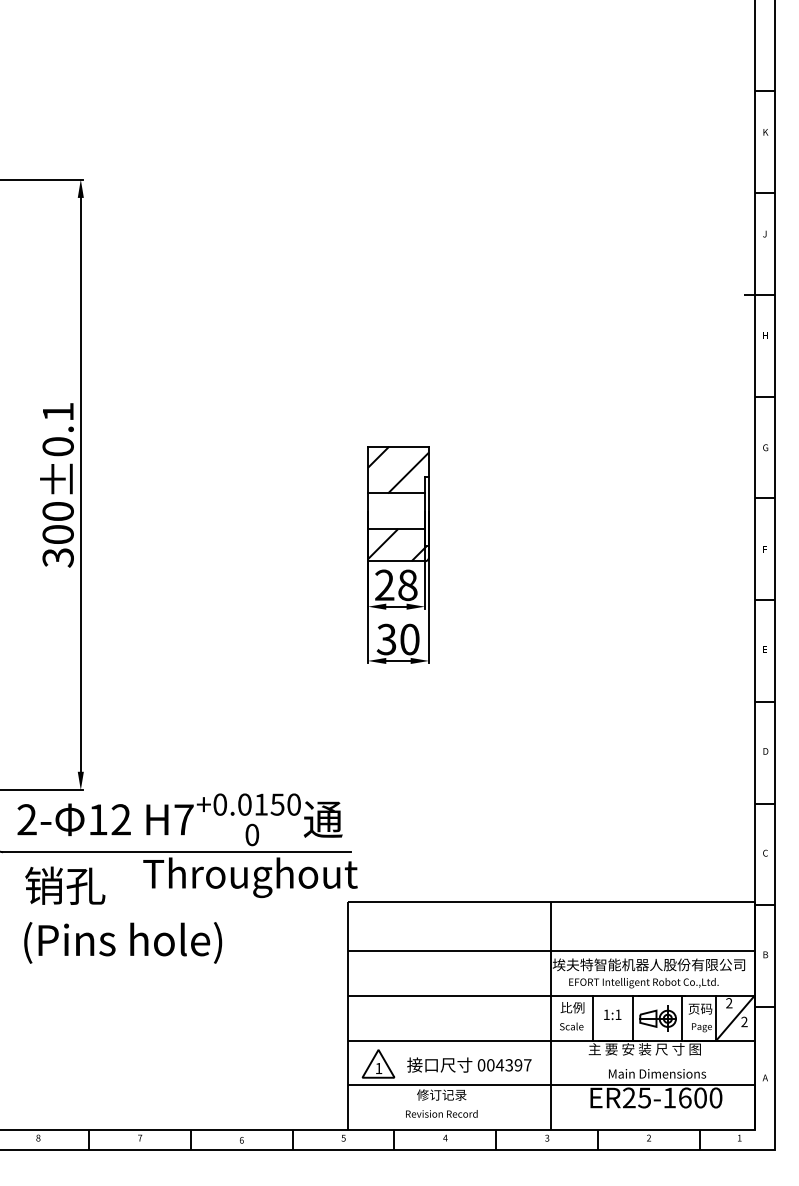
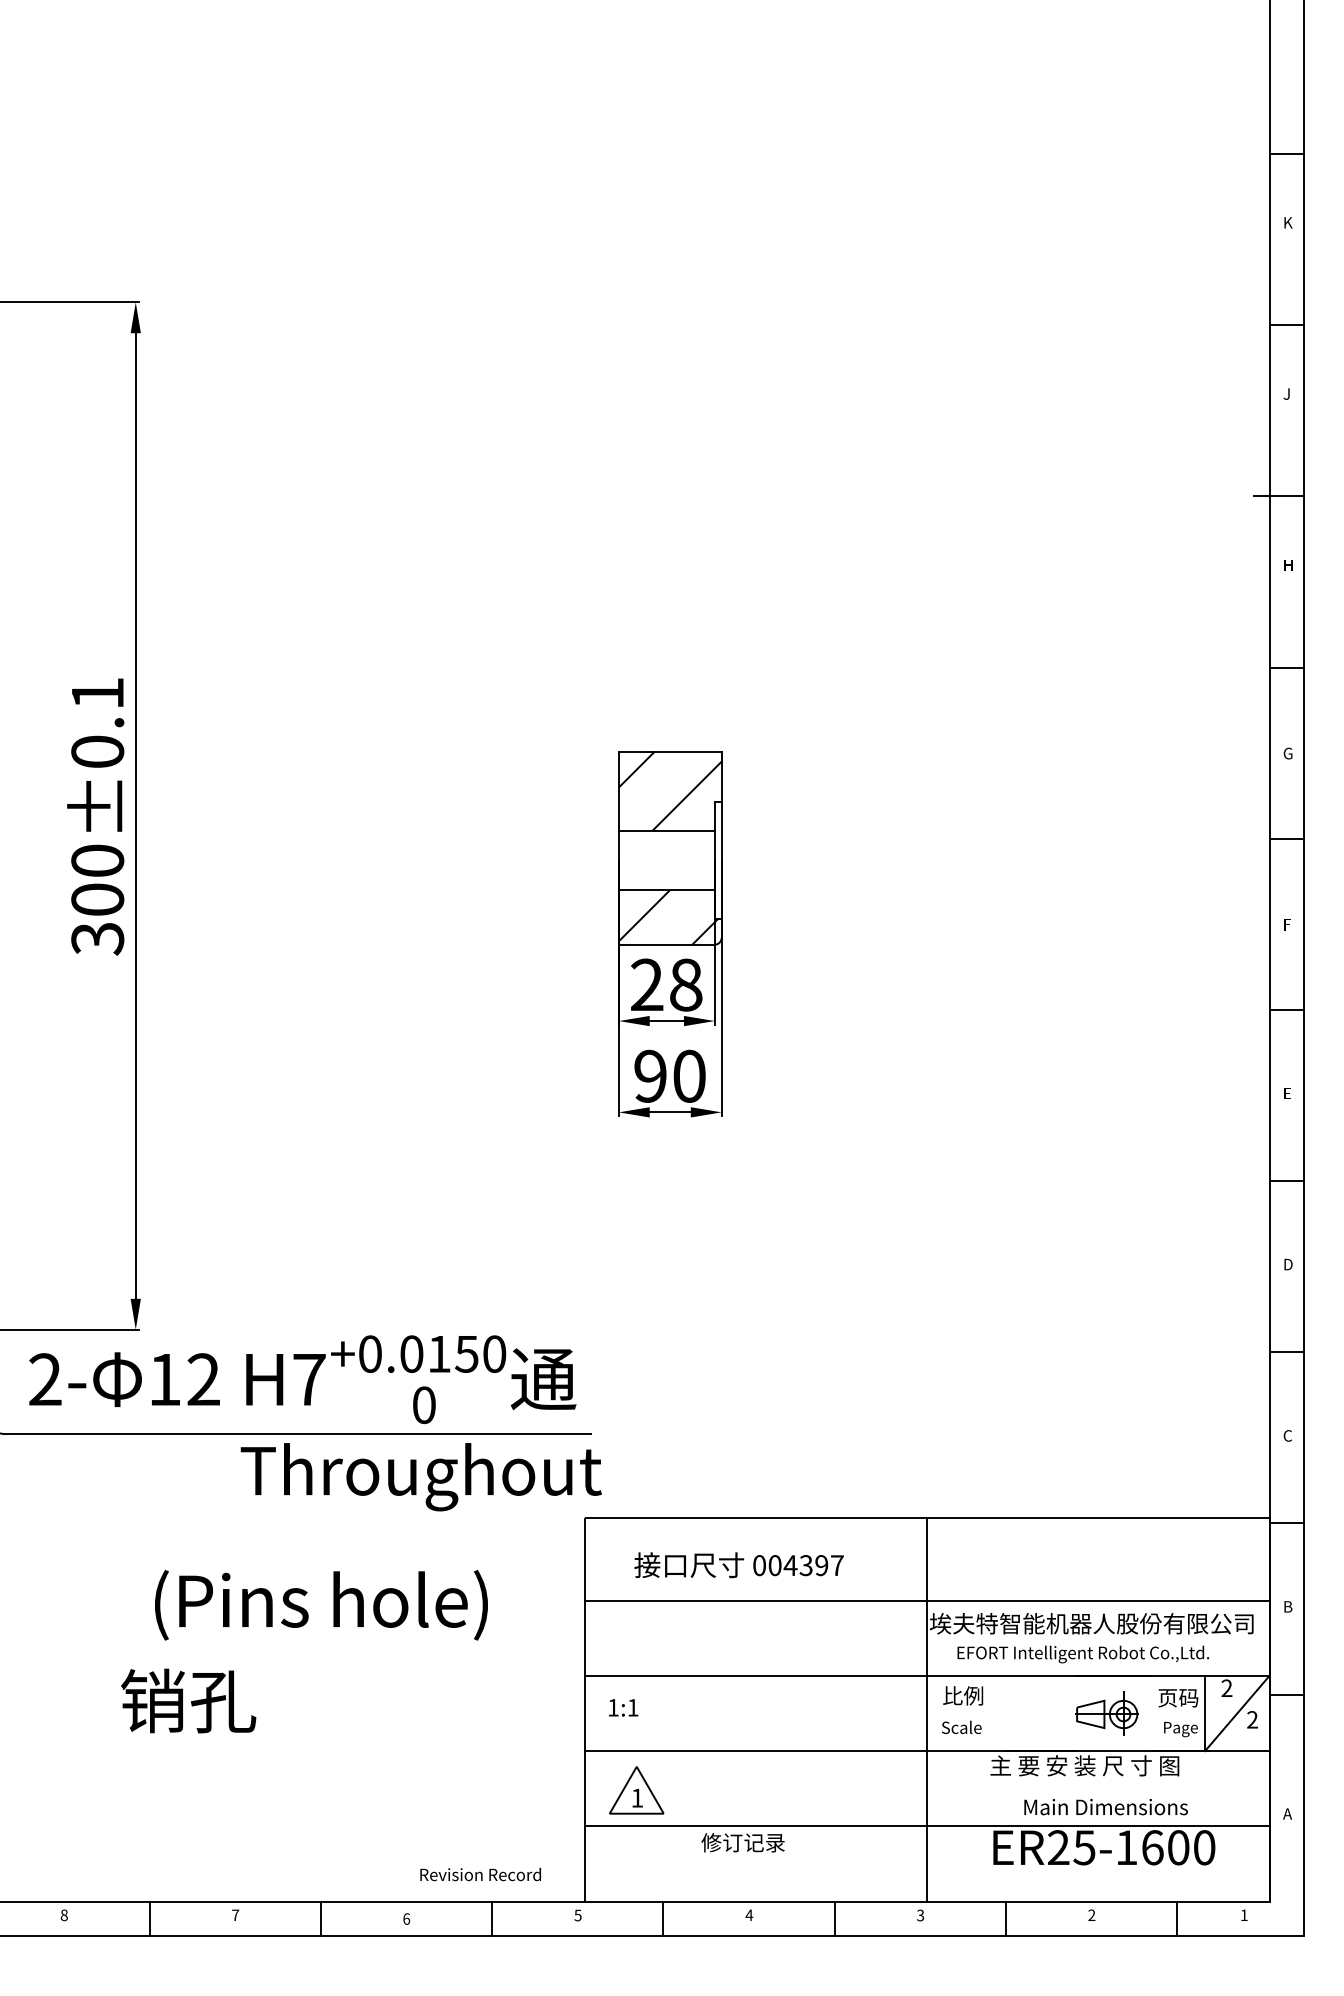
text: (386, 639) -> (650, 1076), 30 -> 90
text: (65, 885) -> (189, 1700), moved
text: (123, 942) -> (321, 1604), moved
text: (612, 1014) -> (623, 1707), moved
line: (592, 1017) -> (996, 1712), removed
line: (632, 1017) -> (1064, 1712), removed
line: (681, 1017) -> (1146, 1712), removed
text: (469, 1064) -> (739, 1564), moved
text: (441, 1113) -> (480, 1873), moved

